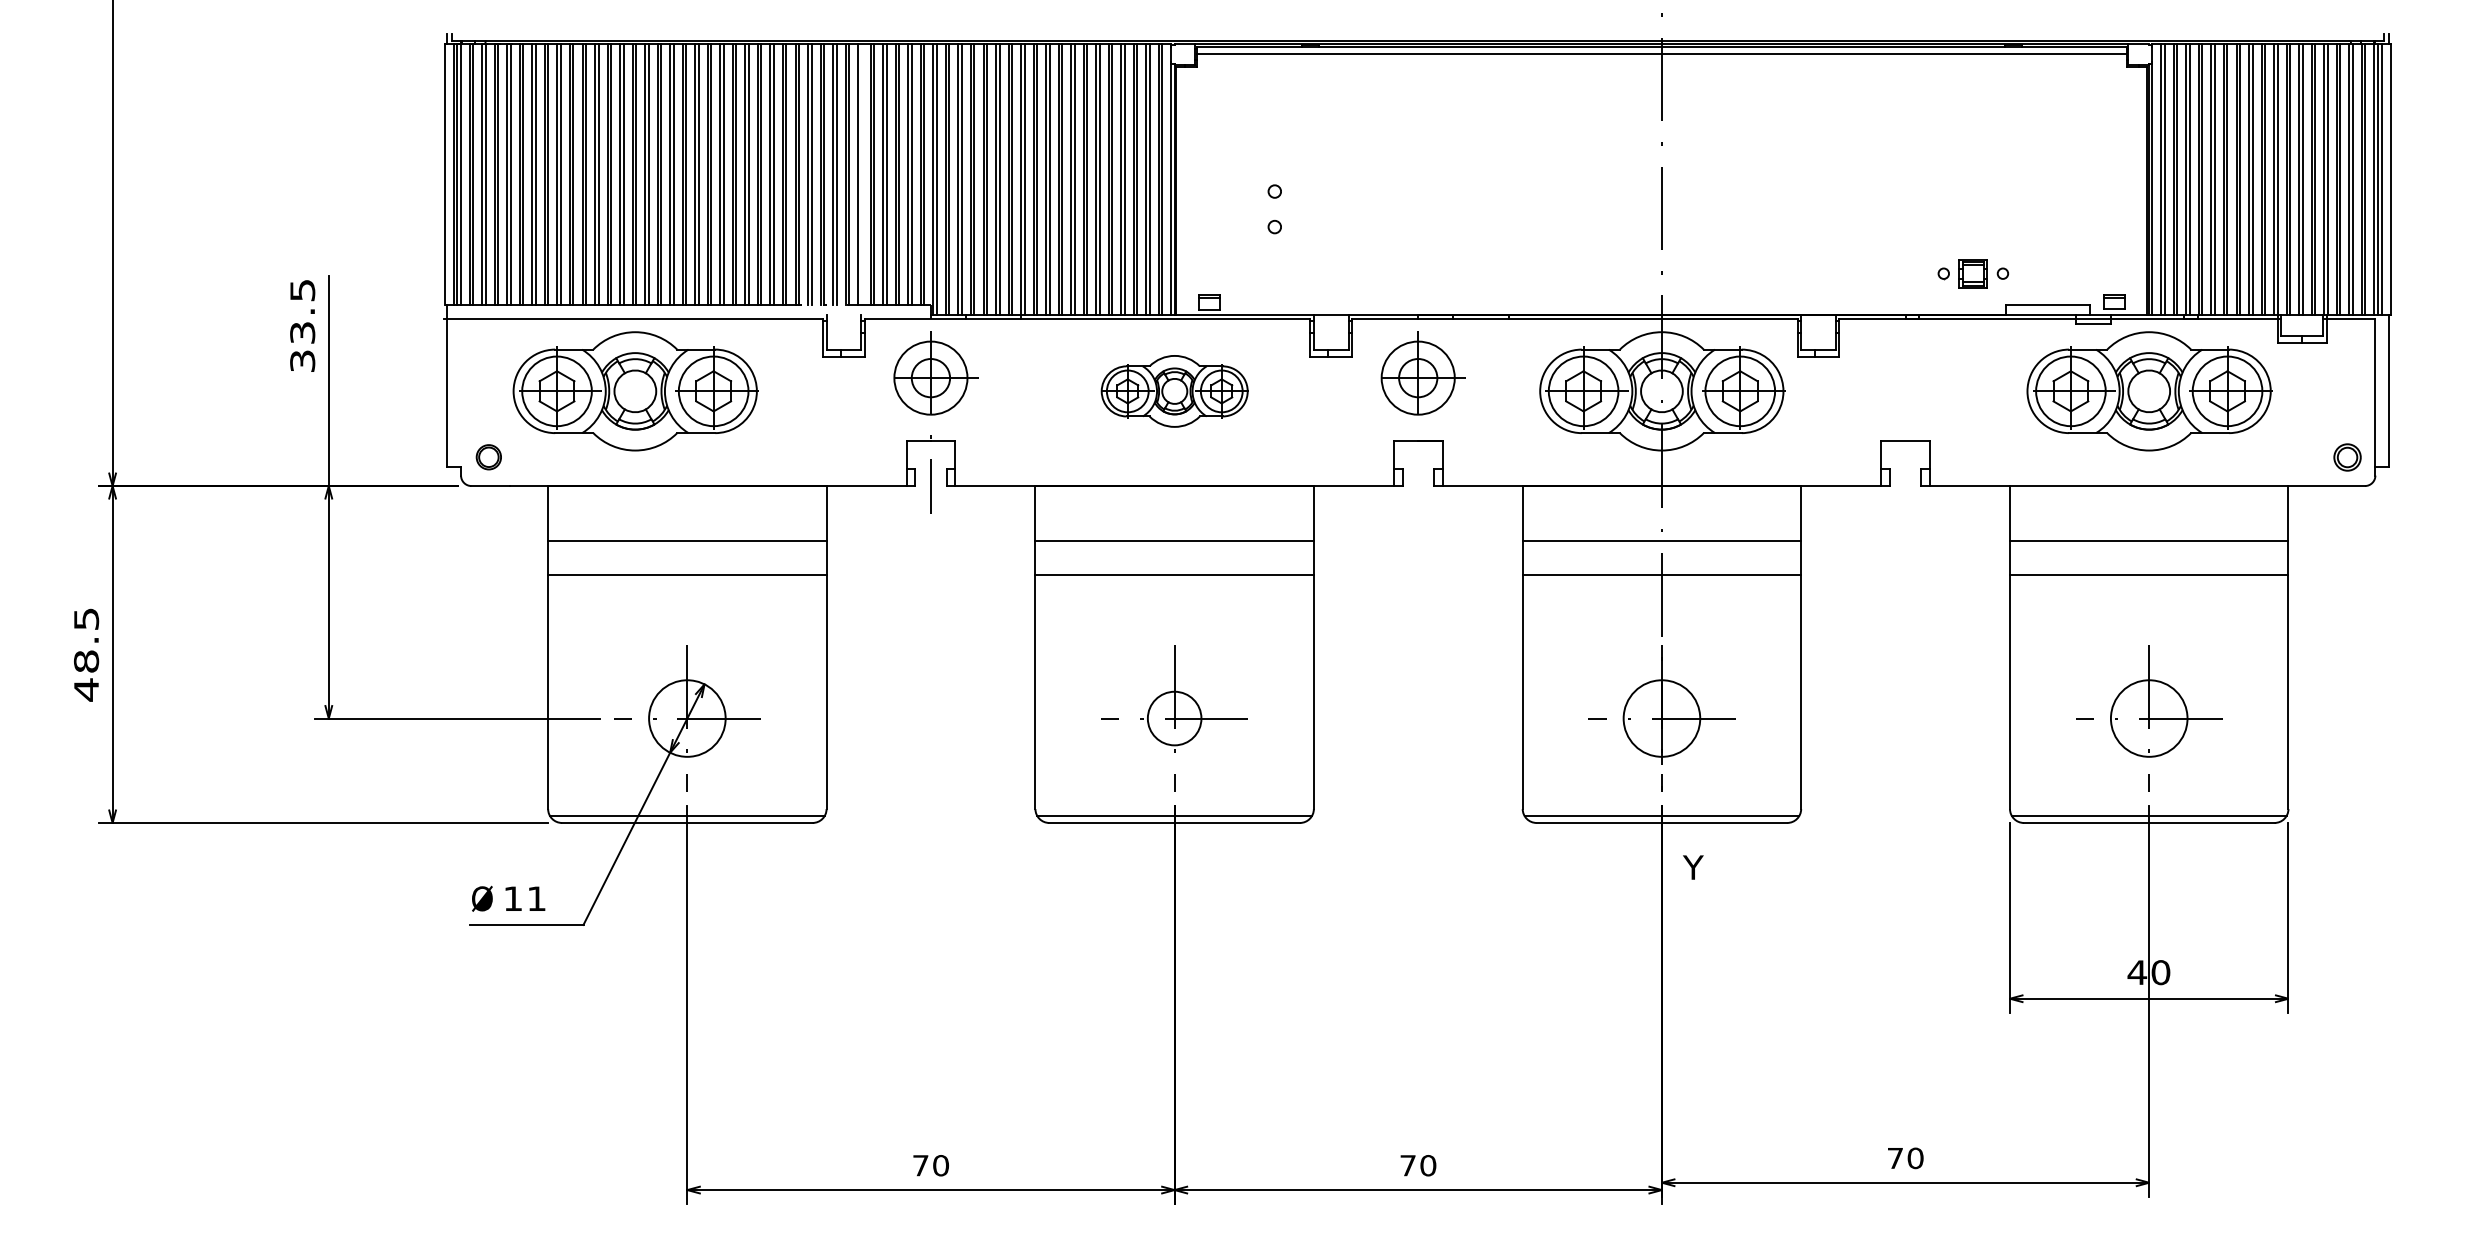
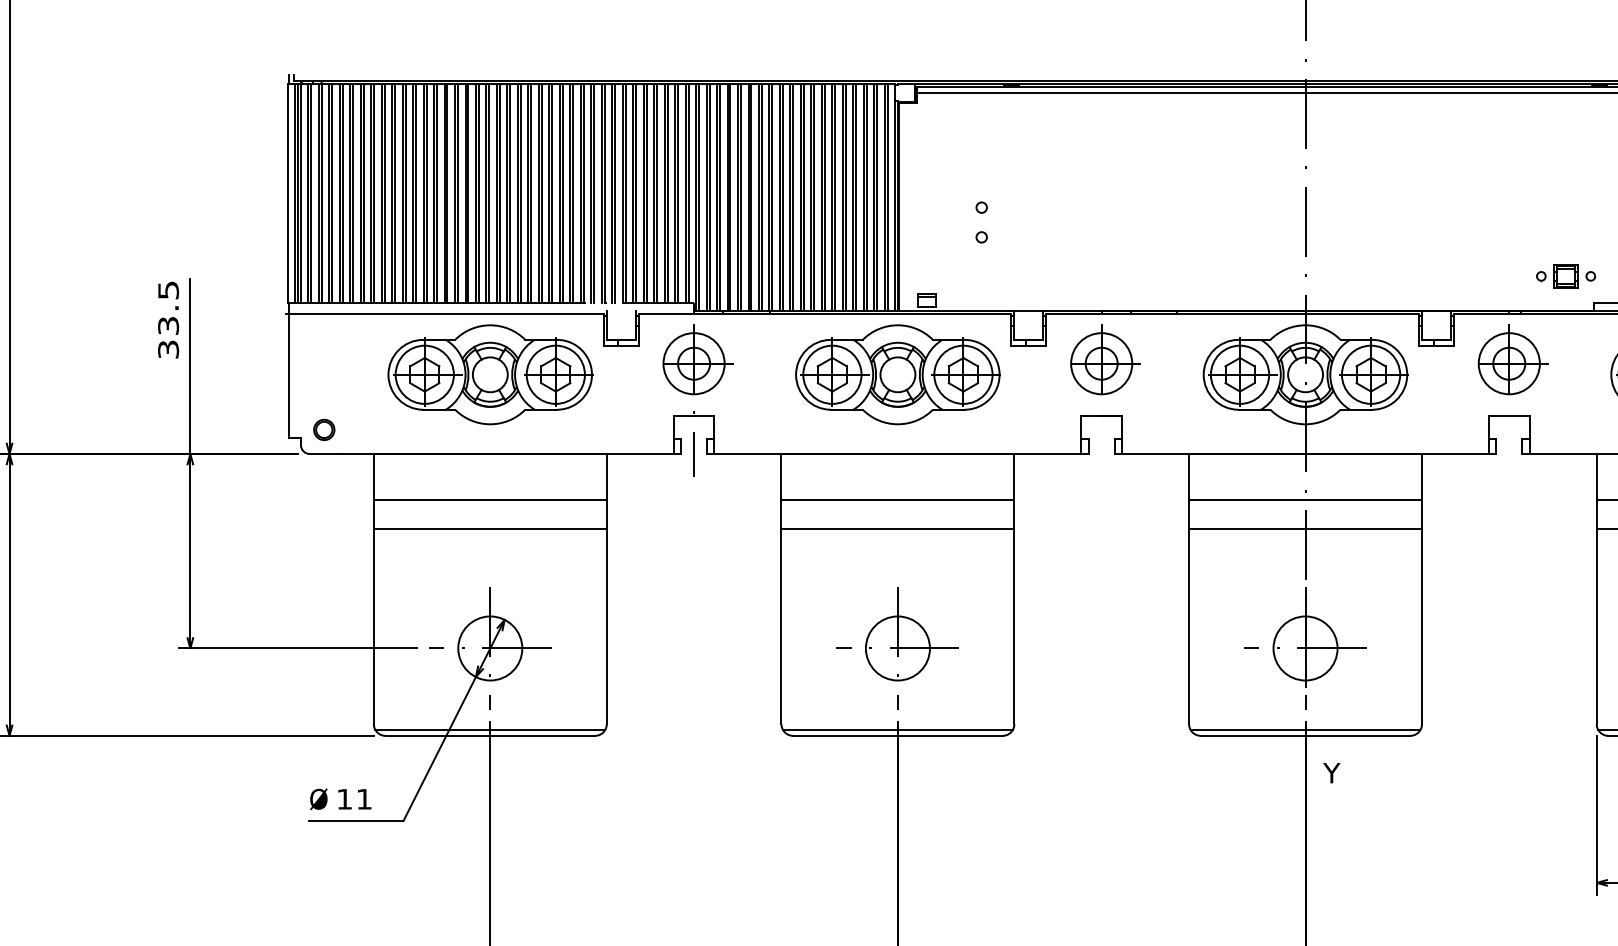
line: (861, 174) -> (635, 193), added
part: (1910, 373) -> (1513, 359), added
part: (635, 391) -> (490, 374), moved
part: (1174, 391) -> (897, 374), size x1.67
circle: (1174, 718) -> (897, 648), size x1.43

